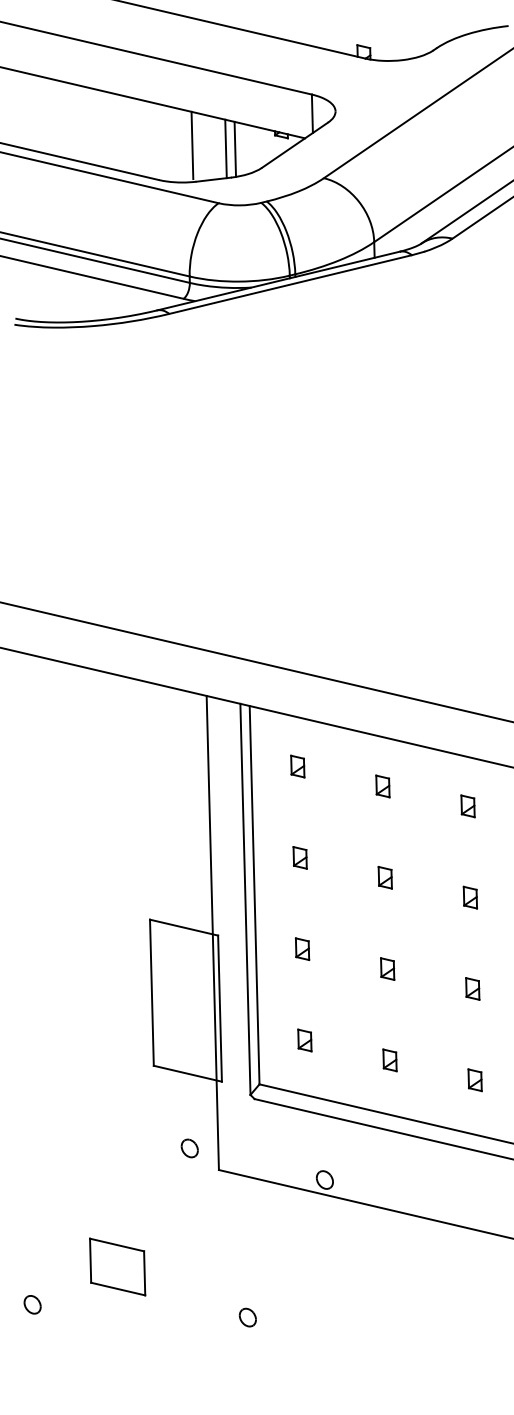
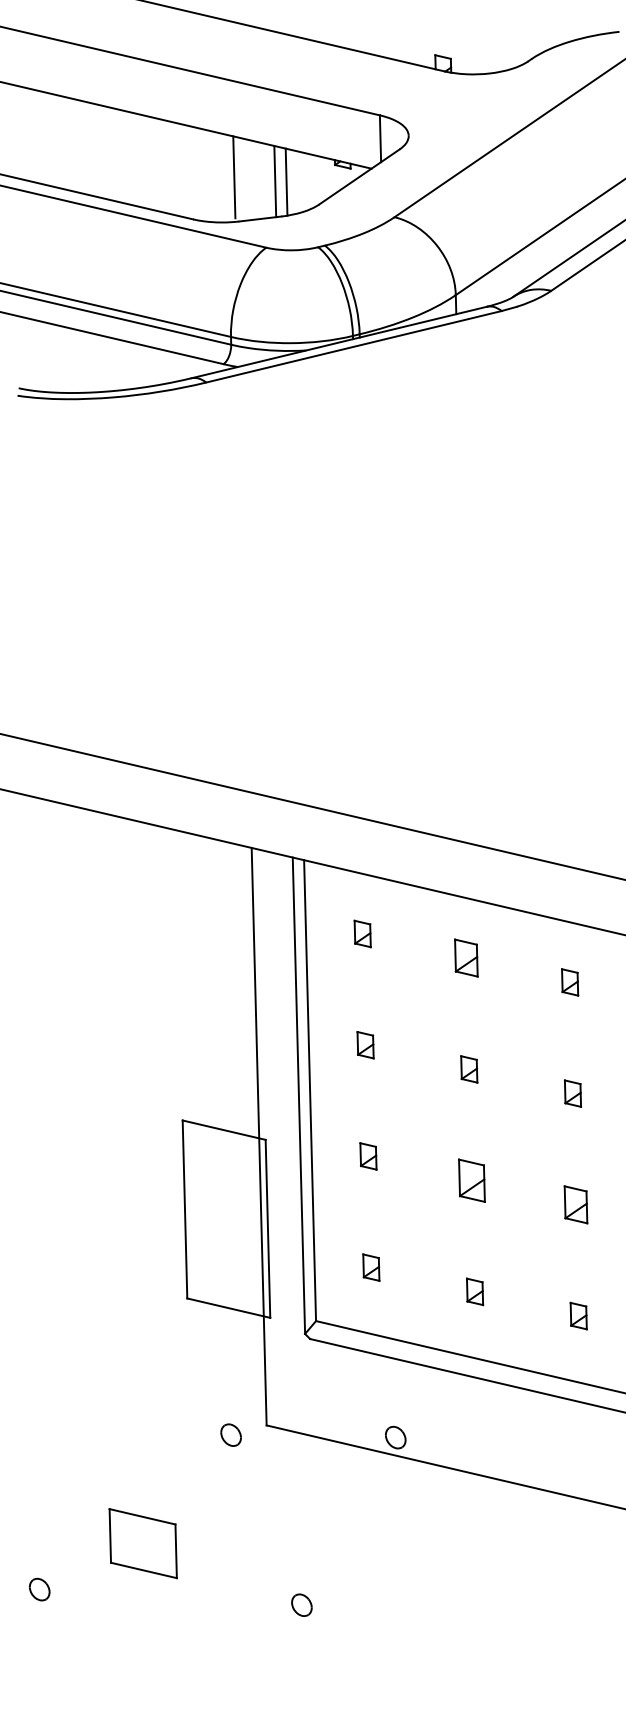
part: (383, 786) -> (466, 958), size x1.4
part: (387, 968) -> (472, 1180), size x1.6
part: (472, 988) -> (575, 1204), size x1.4
part: (189, 1147) -> (230, 1434), moved

